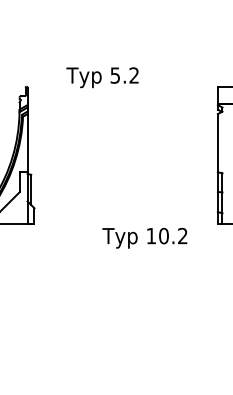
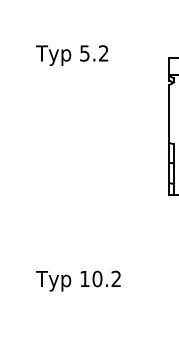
text: (102, 77) -> (72, 55), moved
text: (144, 237) -> (78, 280), moved

